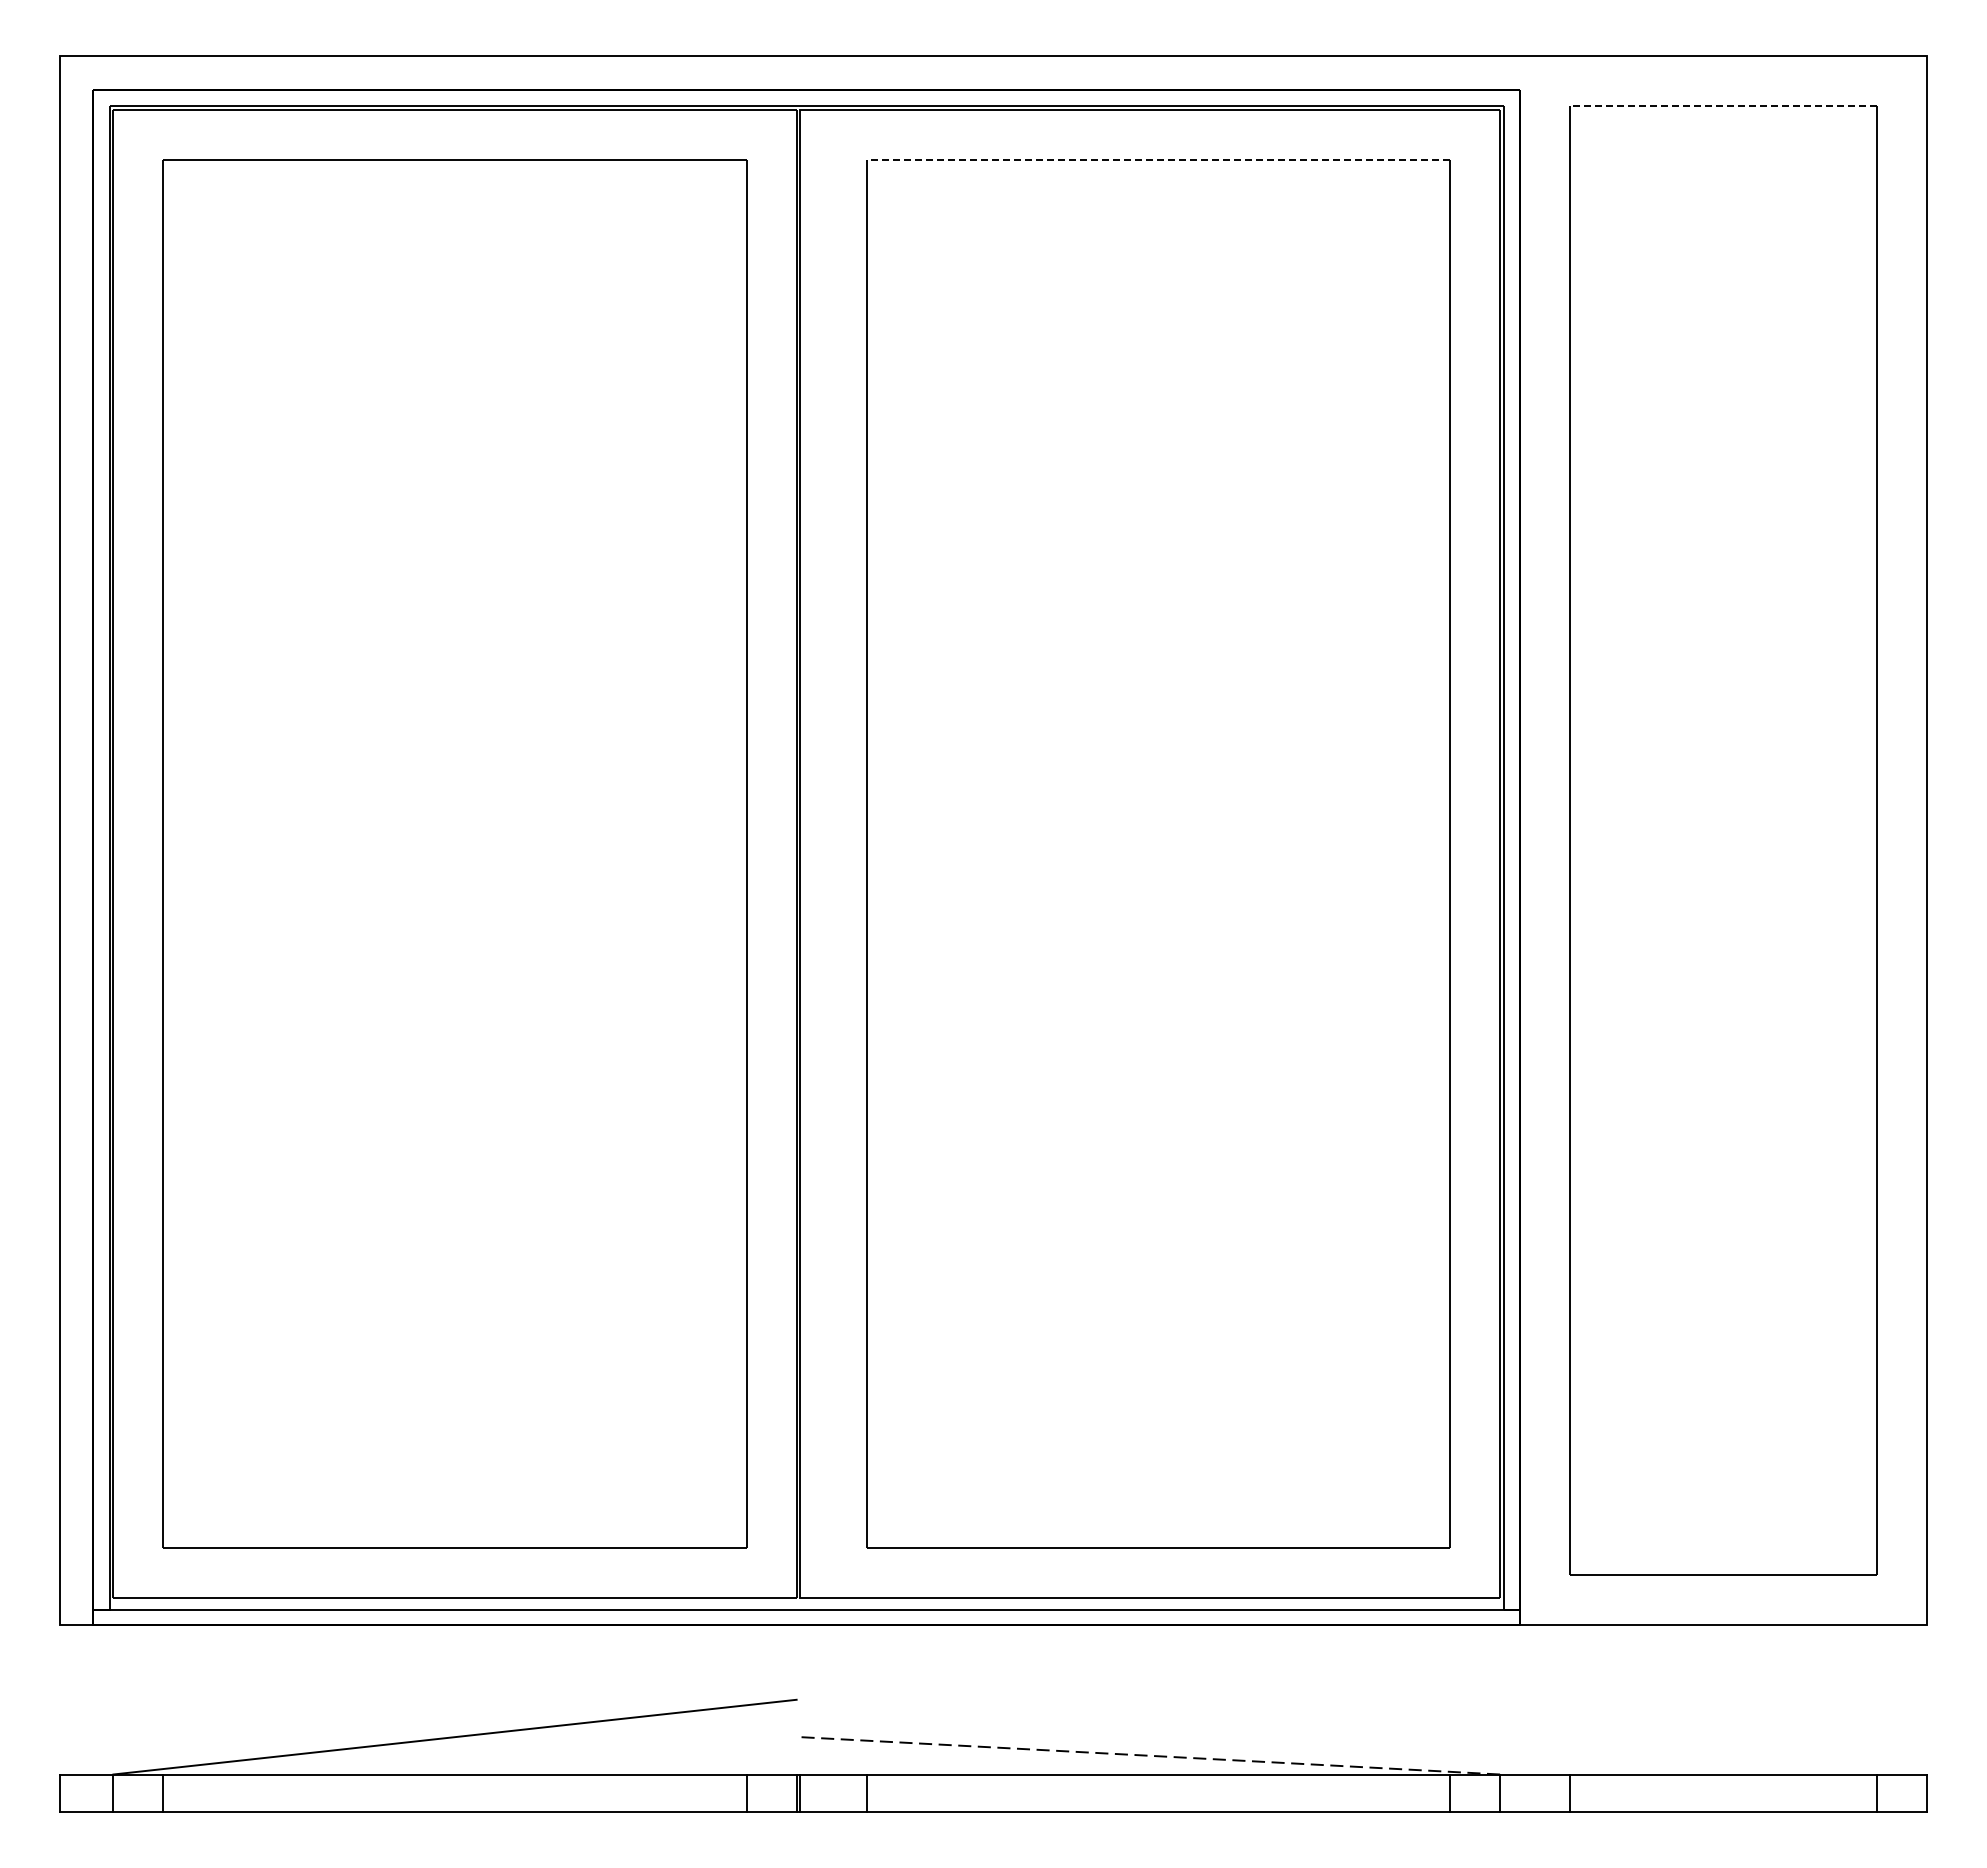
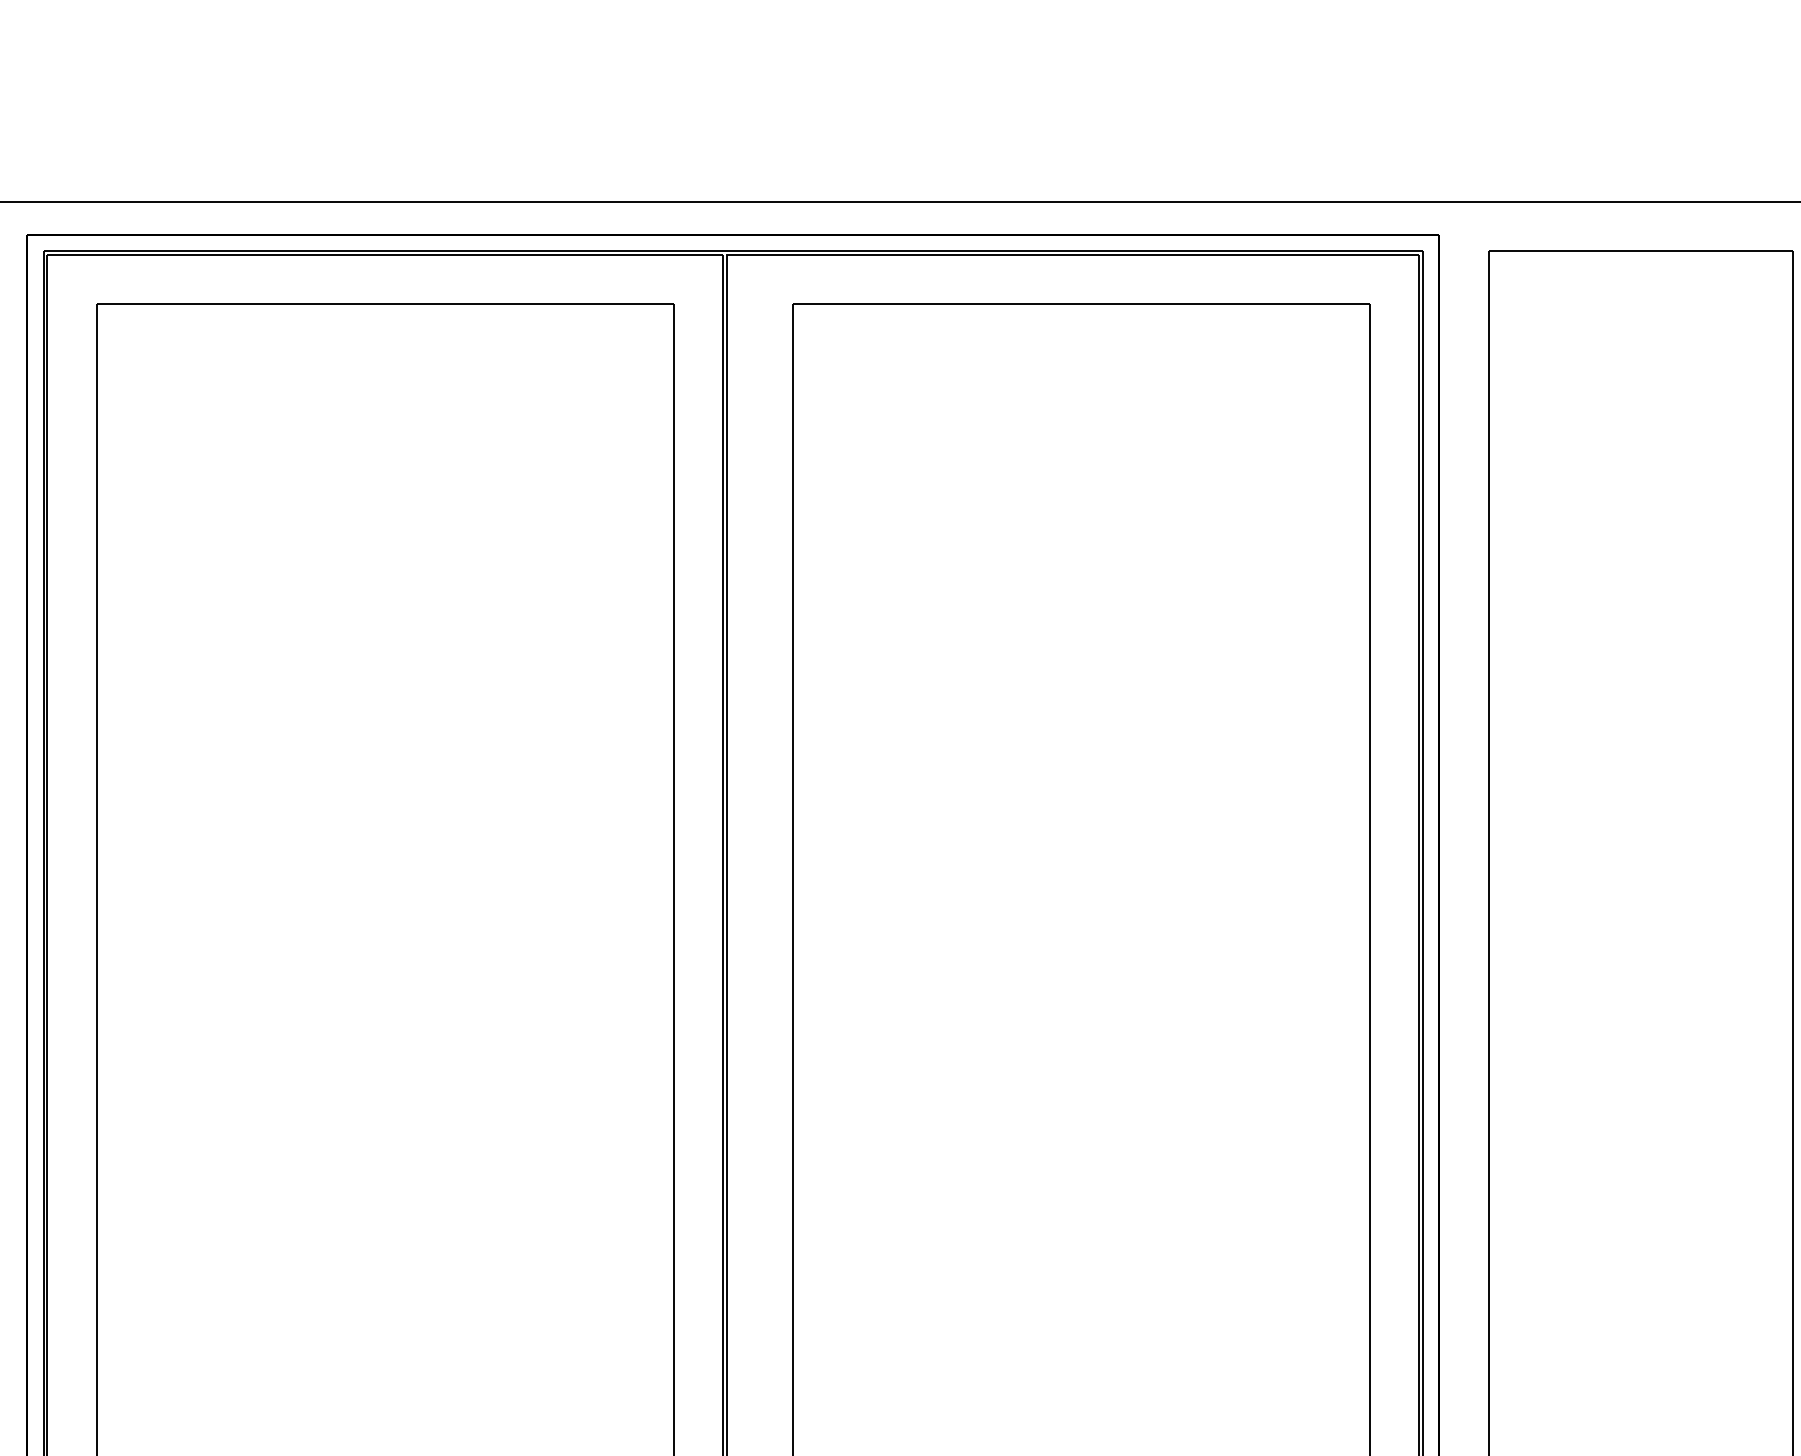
line: (1723, 106) -> (1640, 251), dashed -> solid
line: (1158, 159) -> (1081, 303), dashed -> solid

